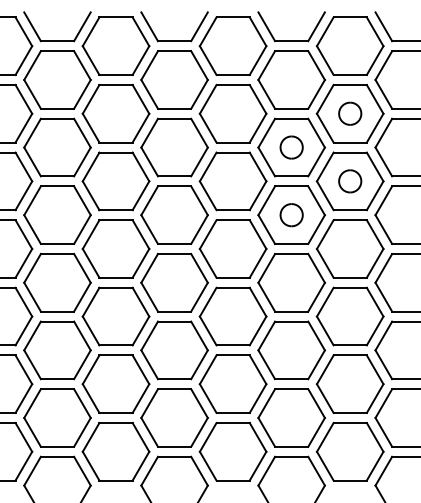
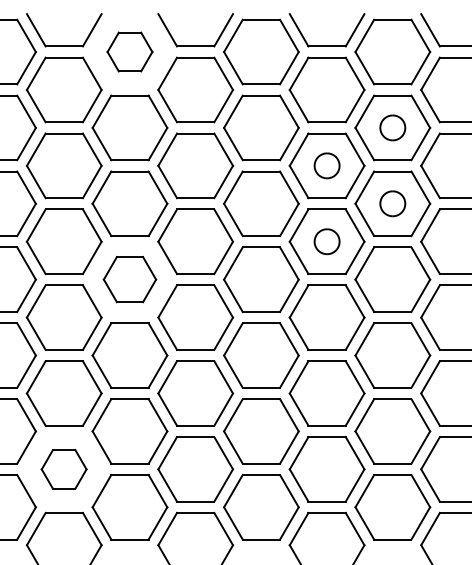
part: (115, 45) -> (129, 51), size x0.6
part: (115, 248) -> (129, 279), size x0.7
part: (56, 418) -> (63, 469), size x0.6

